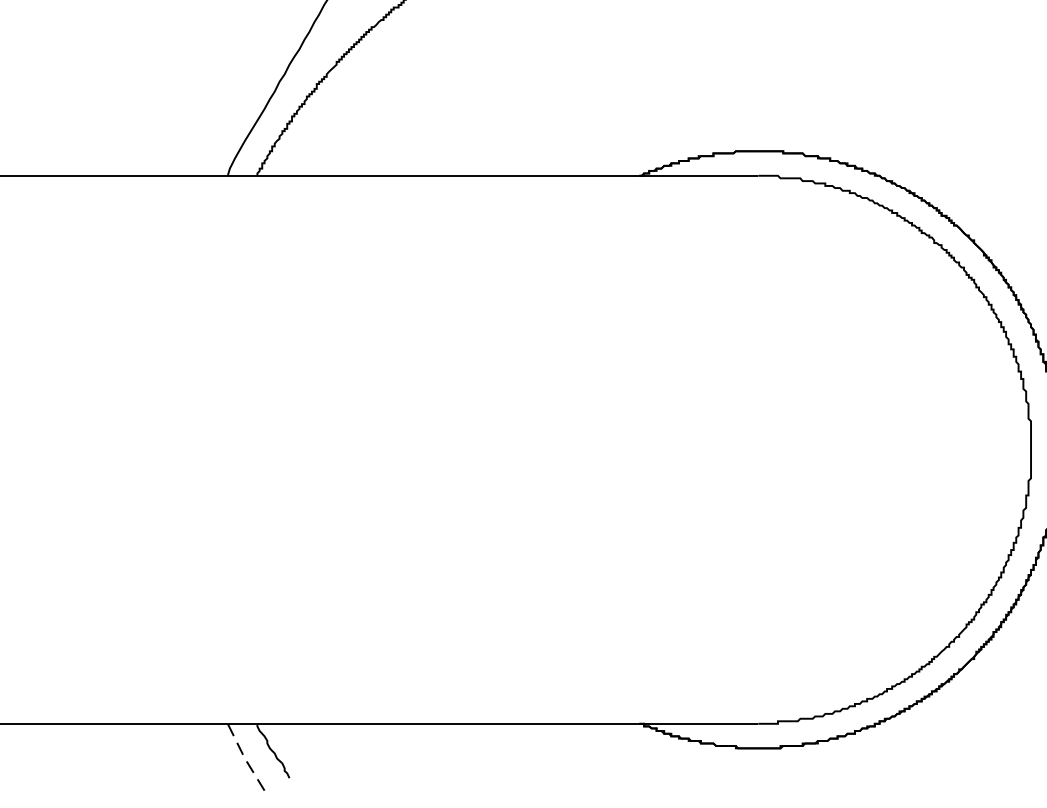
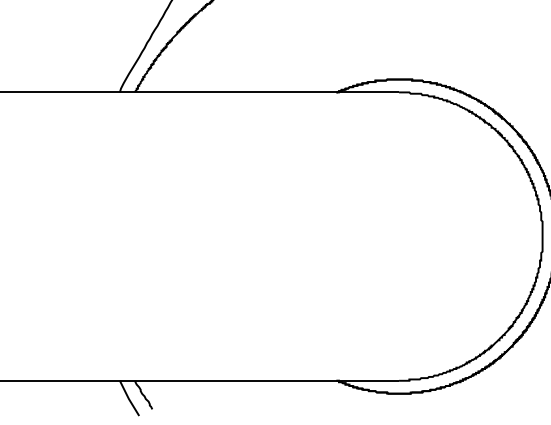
line: (244, 759) -> (128, 399), dashed -> solid

